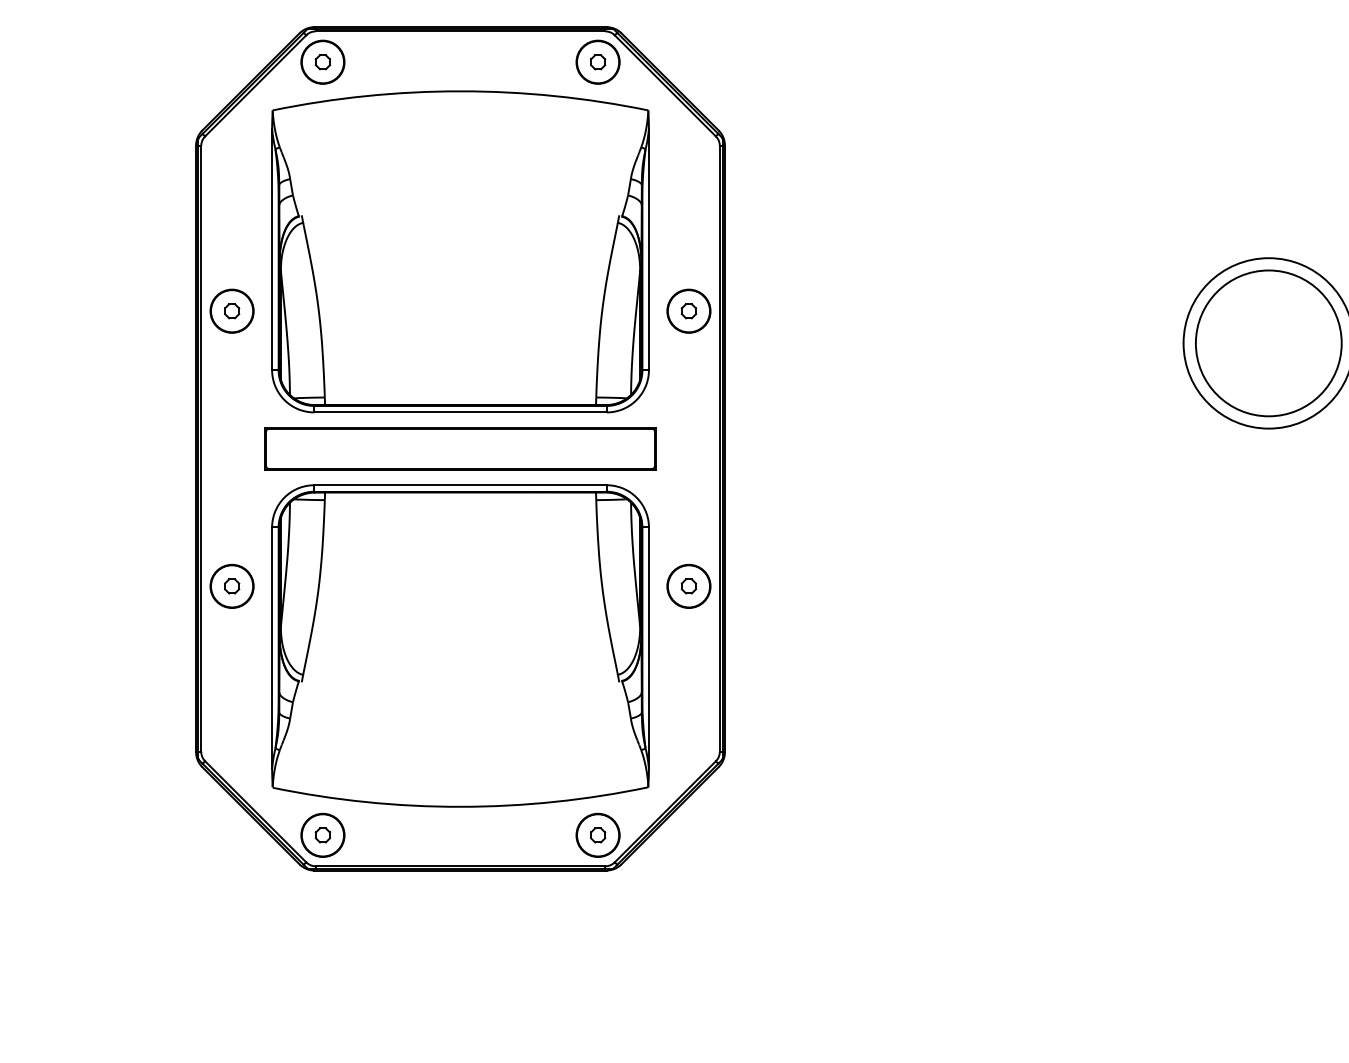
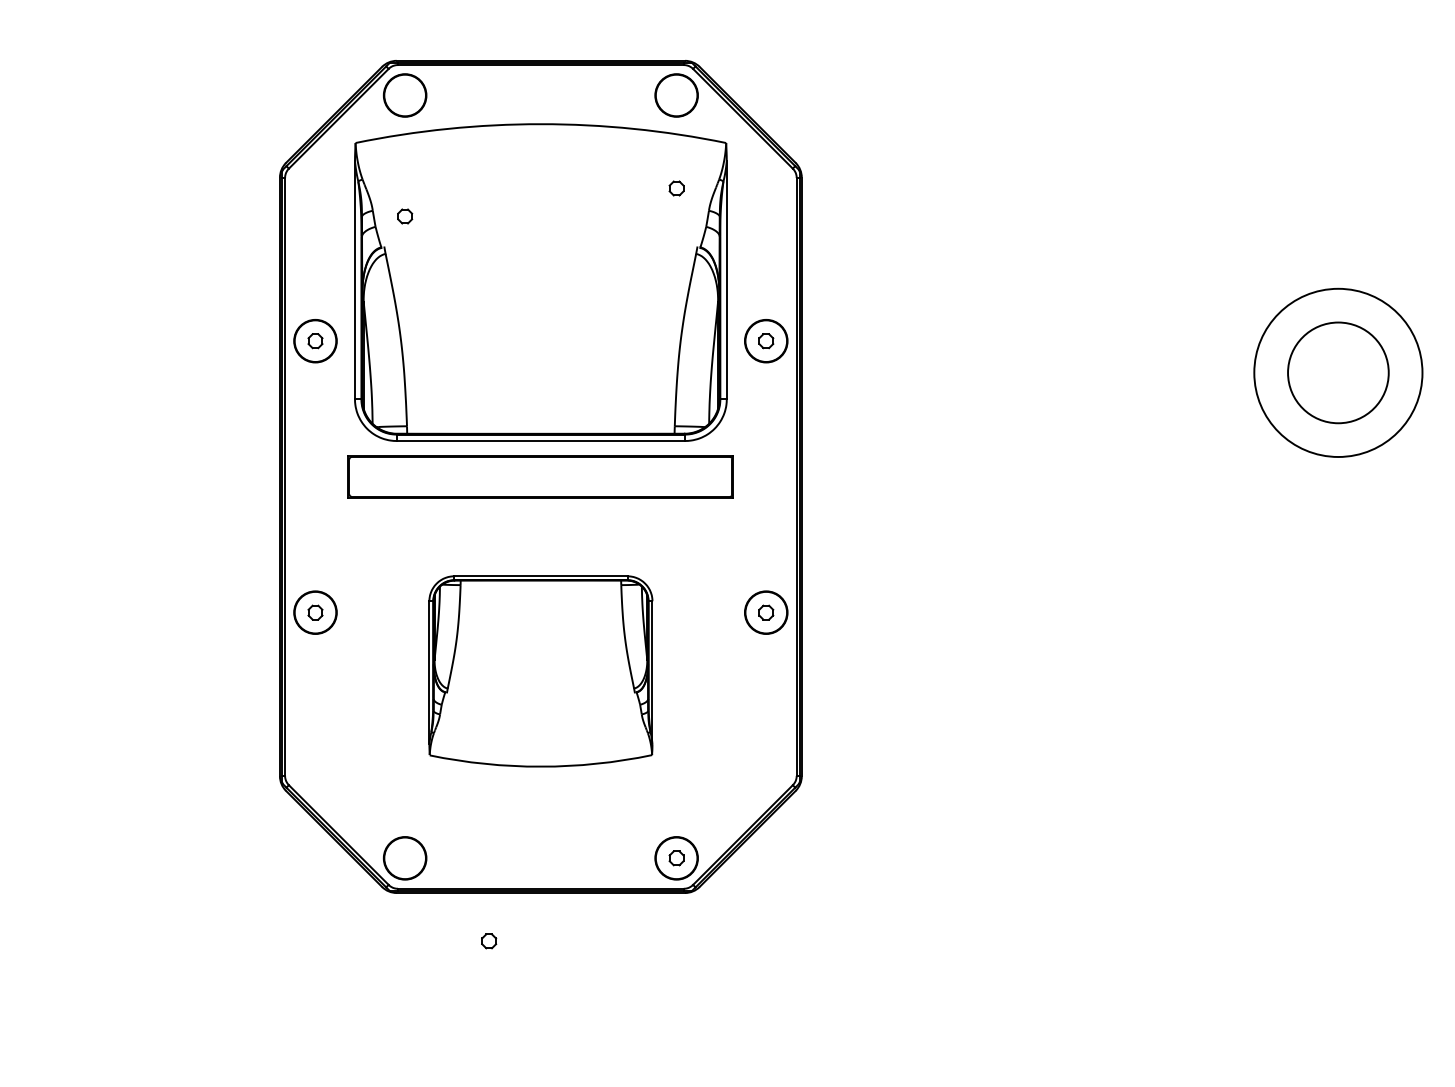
part: (323, 62) -> (405, 216), moved
part: (597, 62) -> (676, 188), moved
circle: (1268, 342) -> (1338, 372), size x0.7
part: (460, 646) -> (540, 671), size x0.6
part: (323, 835) -> (489, 941), moved

